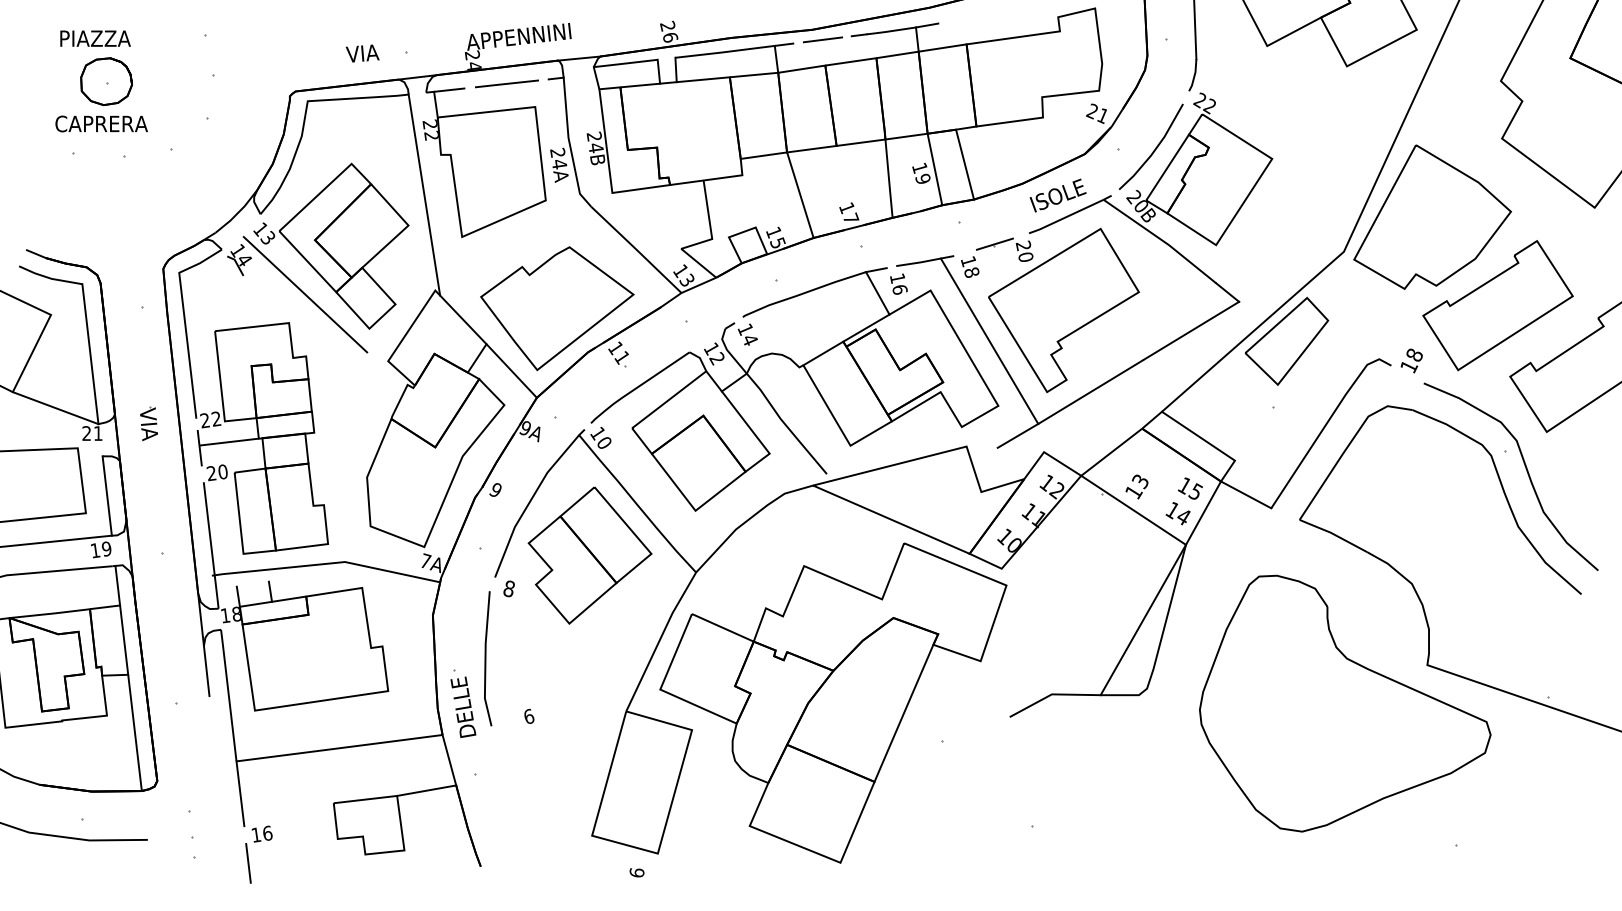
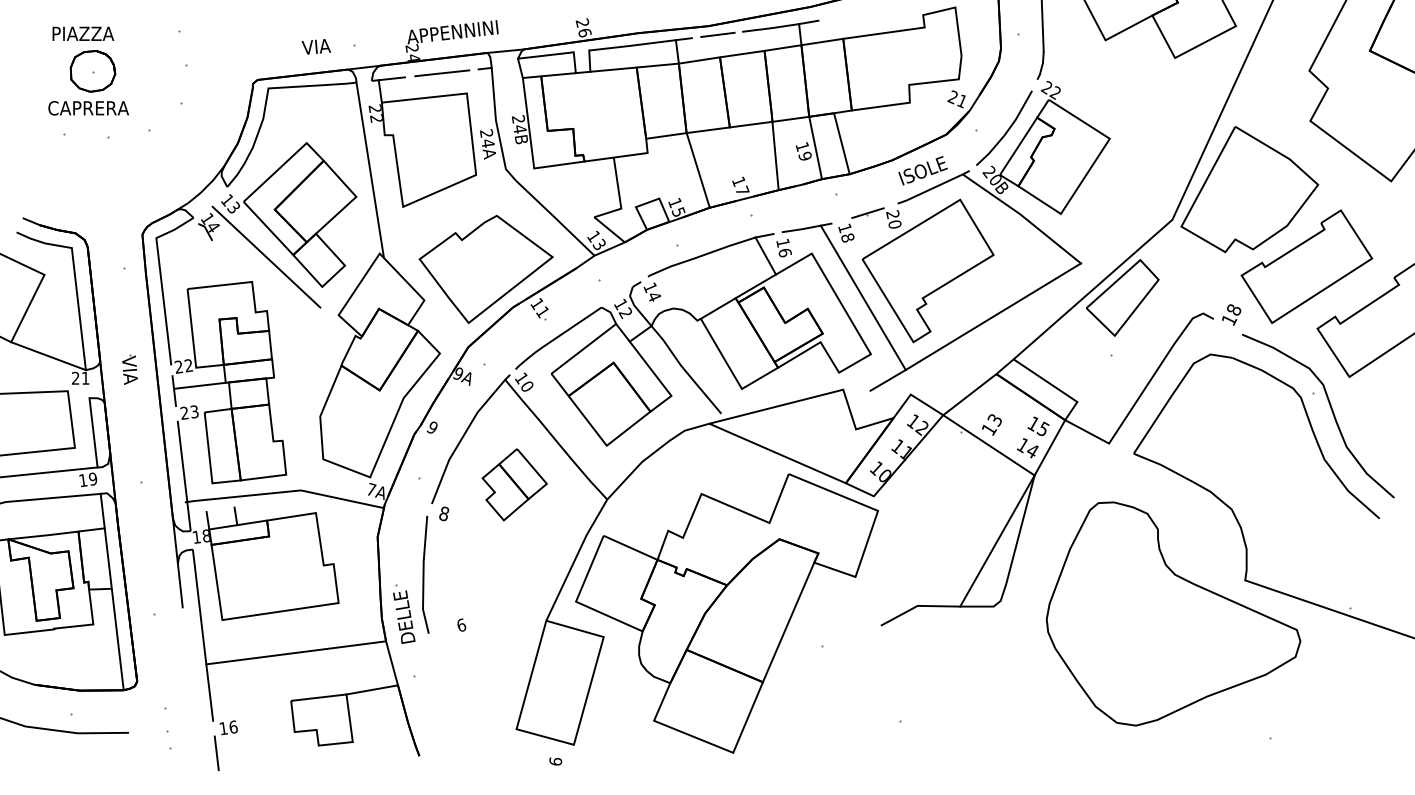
line: (511, 370) -> (446, 323), removed
text: (222, 471) -> (194, 411), 20 -> 23
part: (589, 555) -> (514, 484), size x0.6

